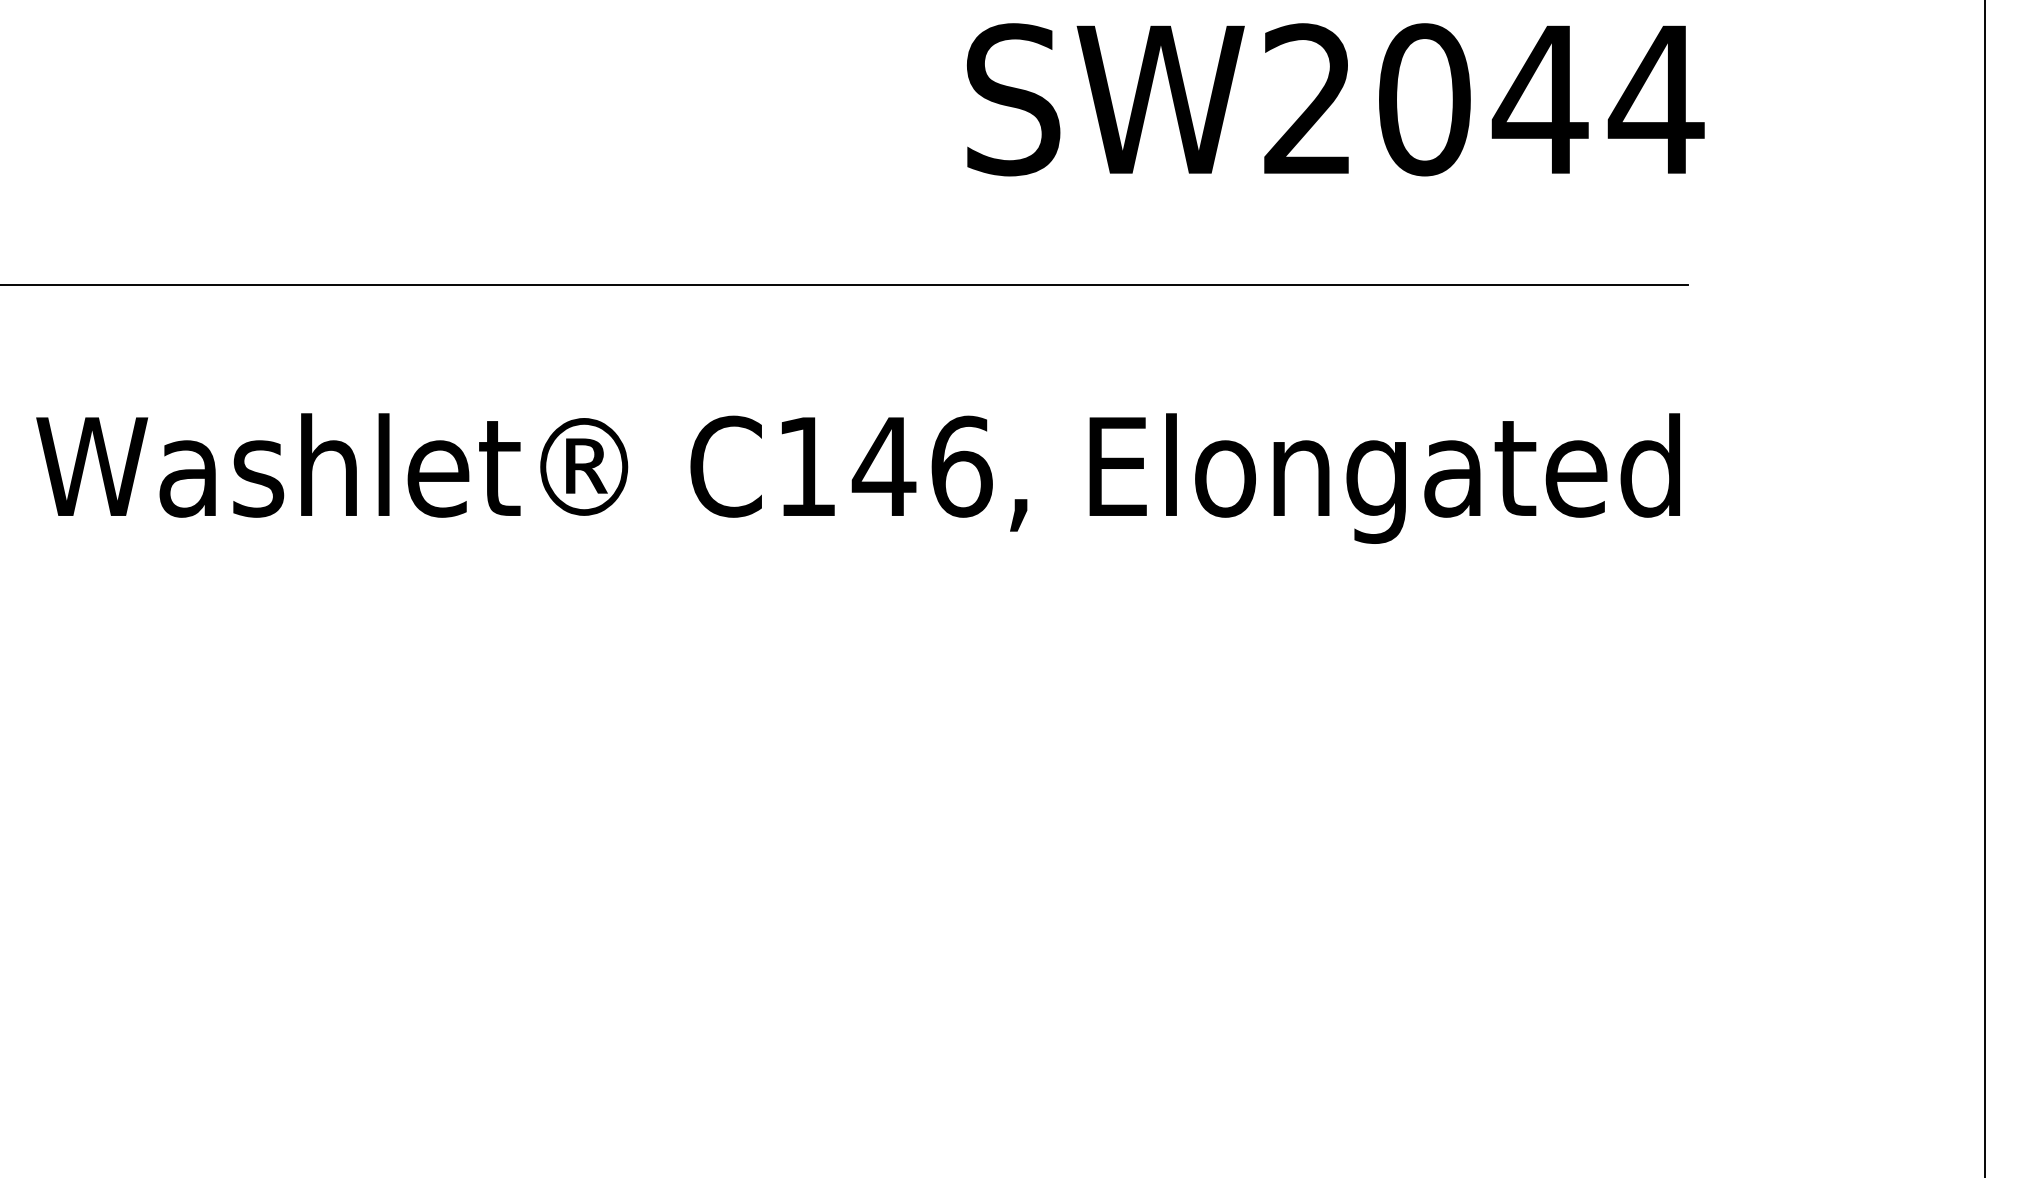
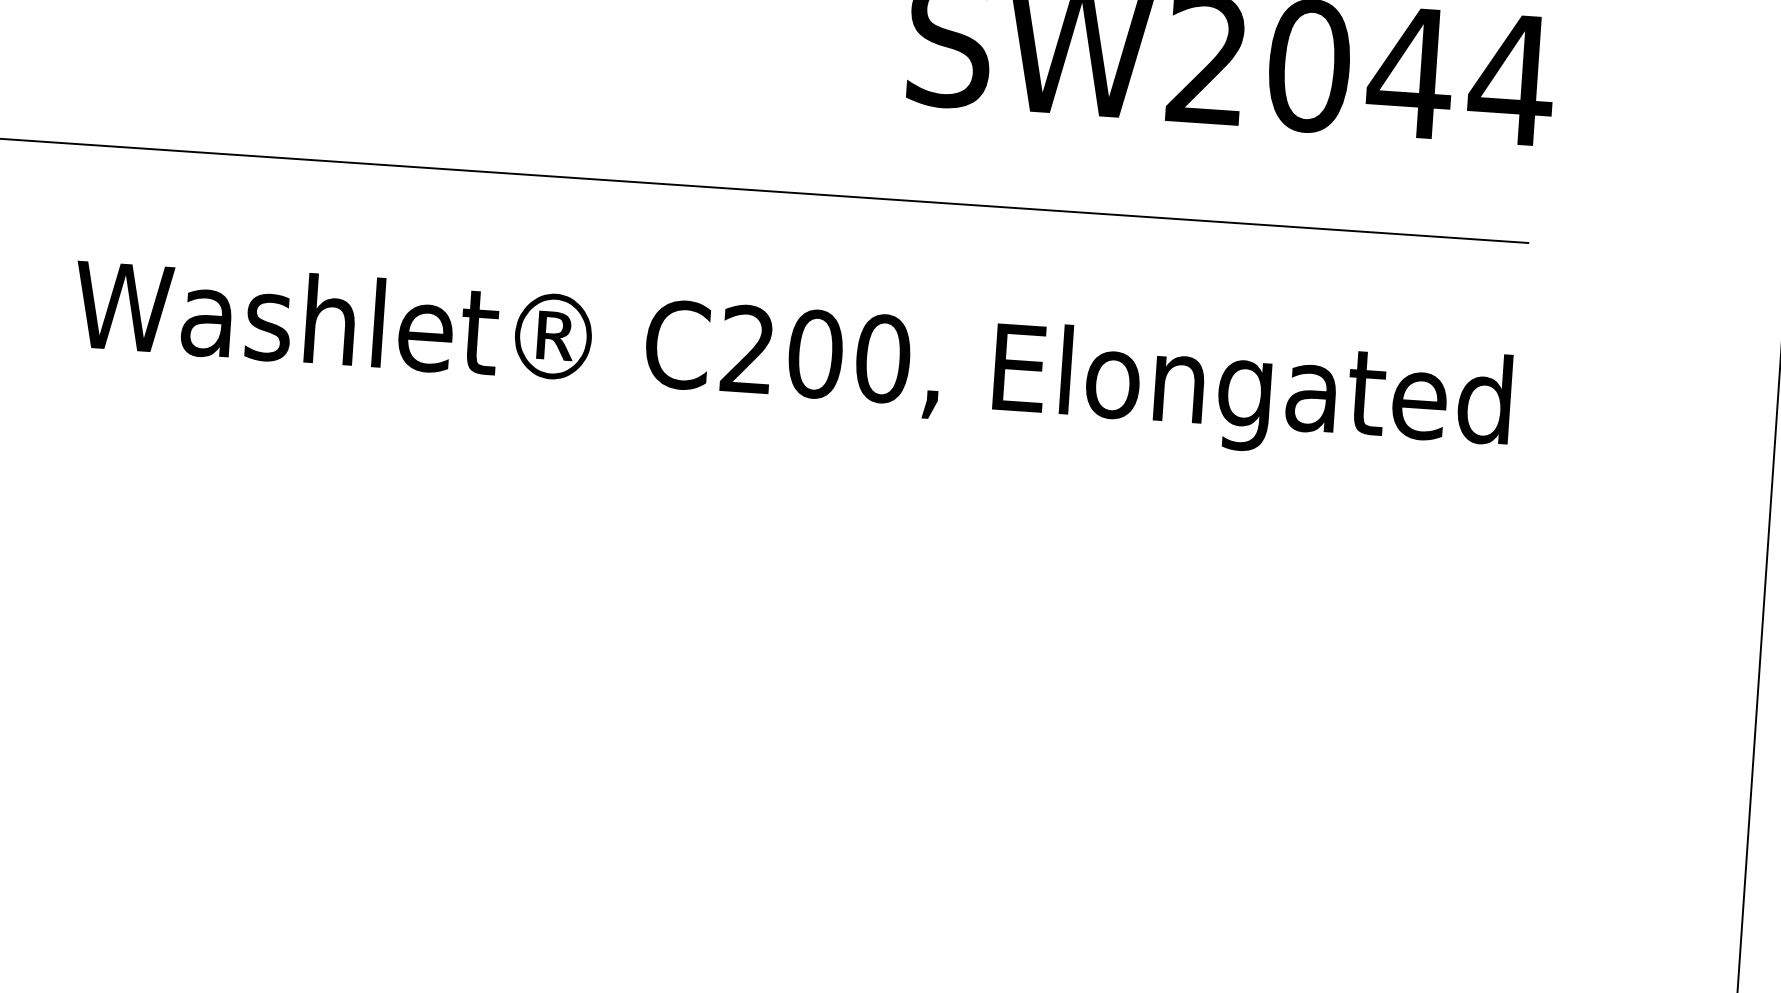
text: (884, 466) -> (815, 354), C146, -> C200,

